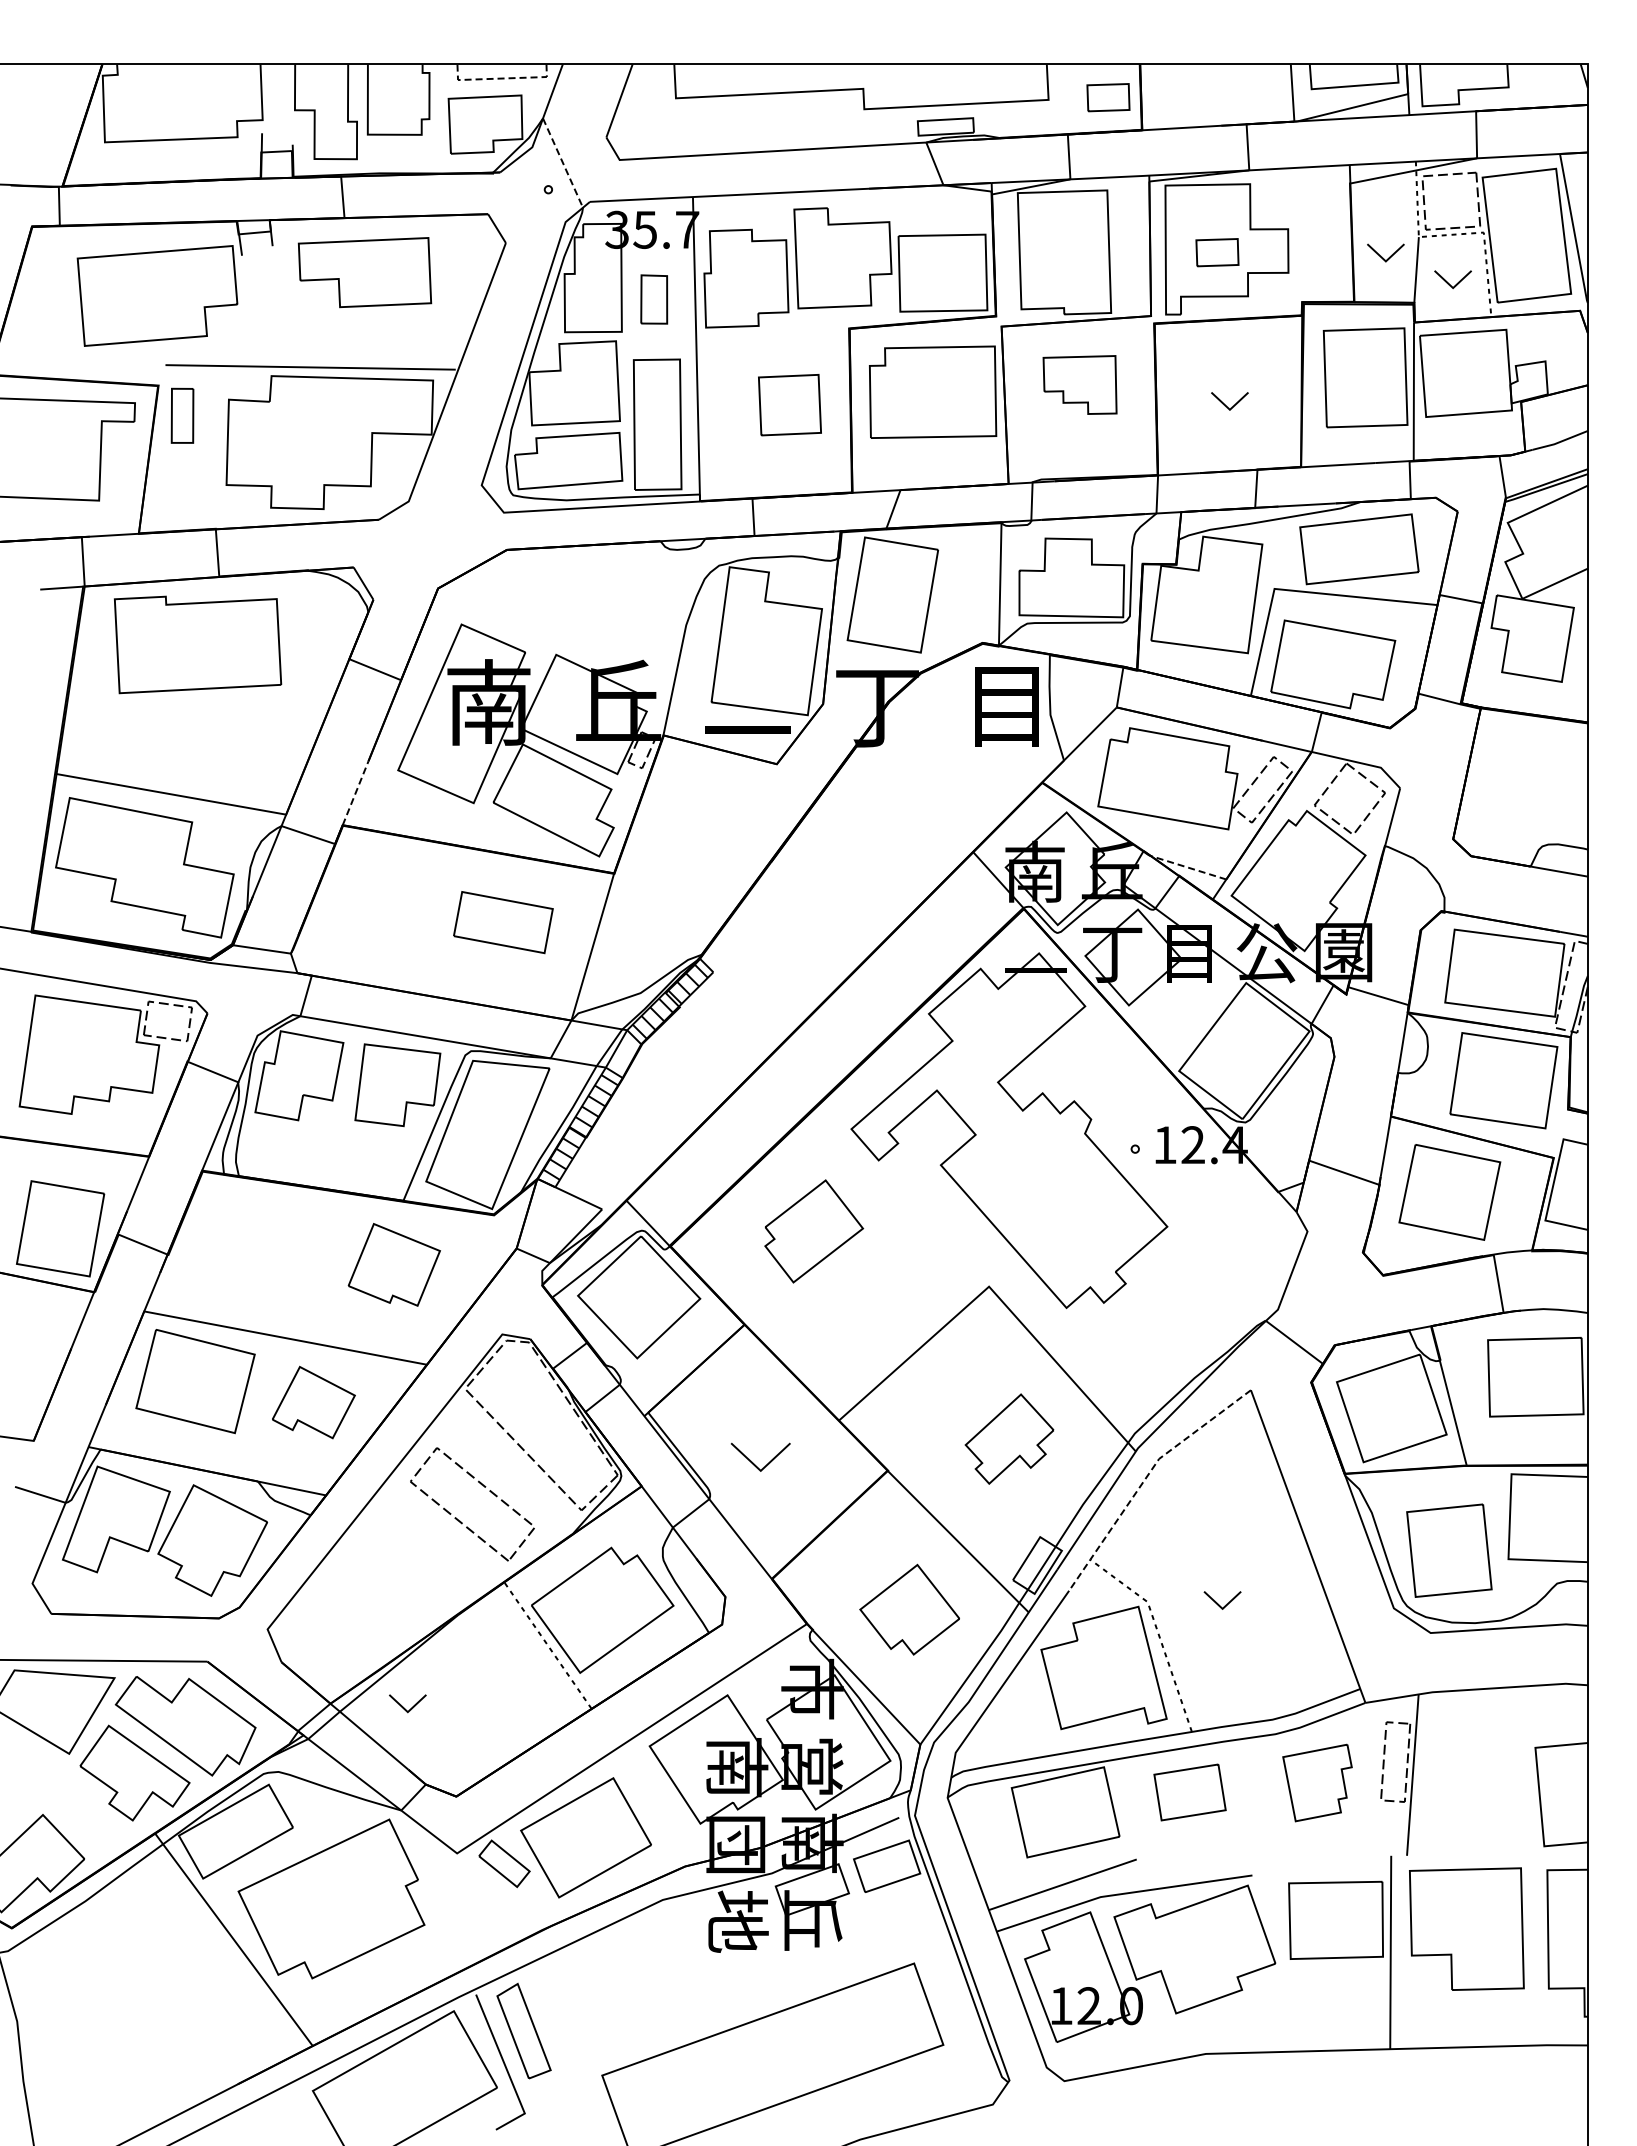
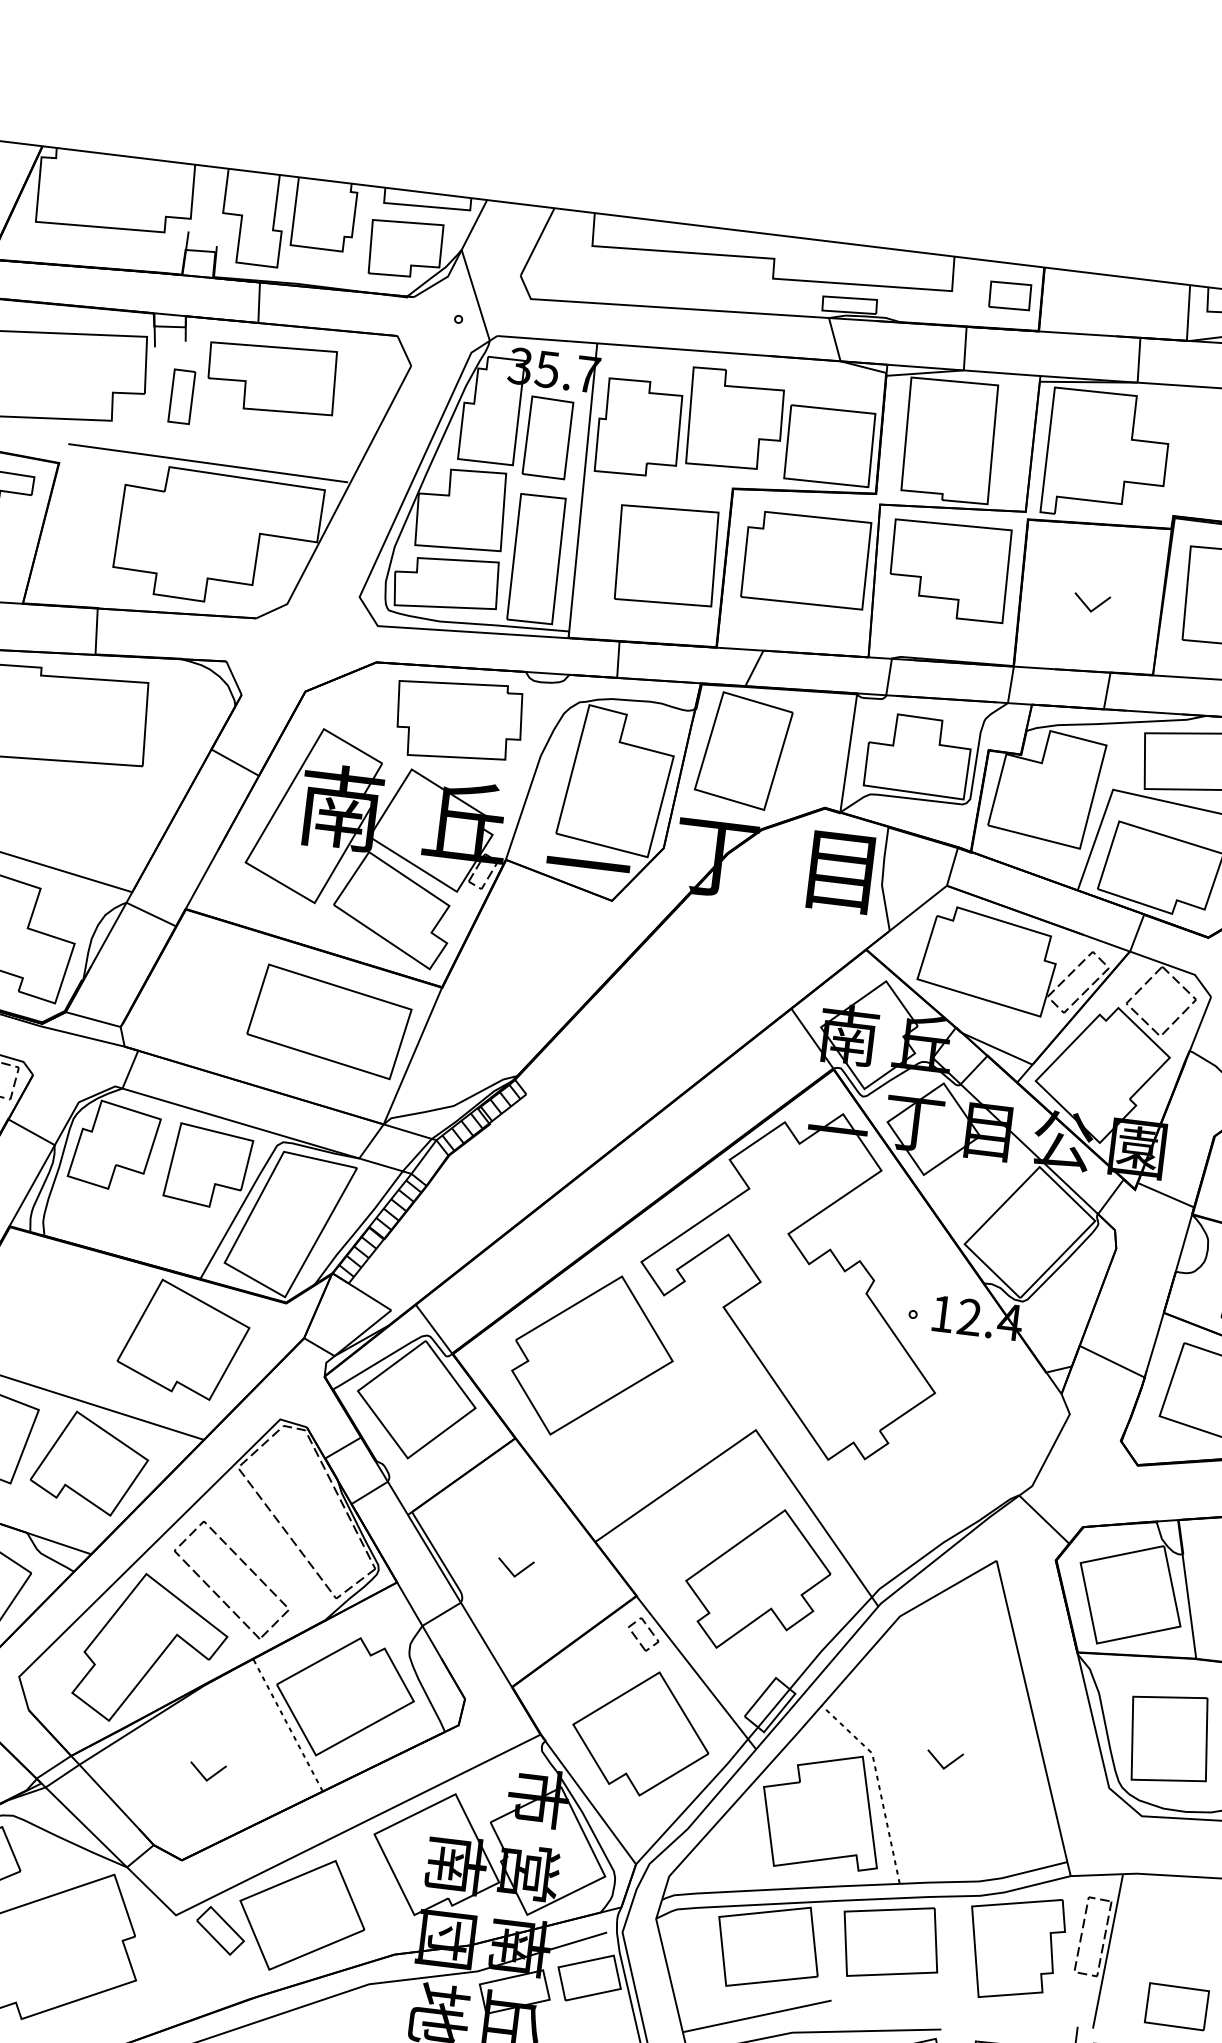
line: (500, 78) -> (425, 206), dashed -> solid
line: (563, 163) -> (476, 295), dashed -> solid
part: (1217, 252) -> (1097, 458), removed
part: (653, 299) -> (547, 437), size x1.67
part: (1079, 384) -> (948, 569), size x1.67
part: (789, 404) -> (666, 554), size x1.67
part: (182, 415) -> (181, 396), moved
part: (598, 599) -> (459, 720), added
line: (355, 792) -> (201, 878), dashed -> solid
line: (1187, 867) -> (996, 1048), dashed -> solid
part: (503, 922) -> (329, 1021), size x1.67
part: (813, 1231) -> (592, 1356), size x1.67
part: (394, 1264) -> (184, 1339), size x1.43
part: (313, 1402) -> (90, 1463), size x1.43
part: (1009, 1438) -> (757, 1579), size x1.67
part: (760, 1457) -> (515, 1568), size x0.62
line: (1146, 1477) -> (885, 1632), dashed -> solid
part: (894, 1514) -> (637, 1639), added
part: (399, 1585) -> (151, 1649), added
part: (909, 1609) -> (641, 1732), size x1.43
part: (407, 1703) -> (207, 1772), moved
part: (1317, 1782) -> (1015, 1947), size x1.43
part: (1189, 1792) -> (890, 1942), size x1.43
part: (1489, 1822) -> (1176, 2006), added

